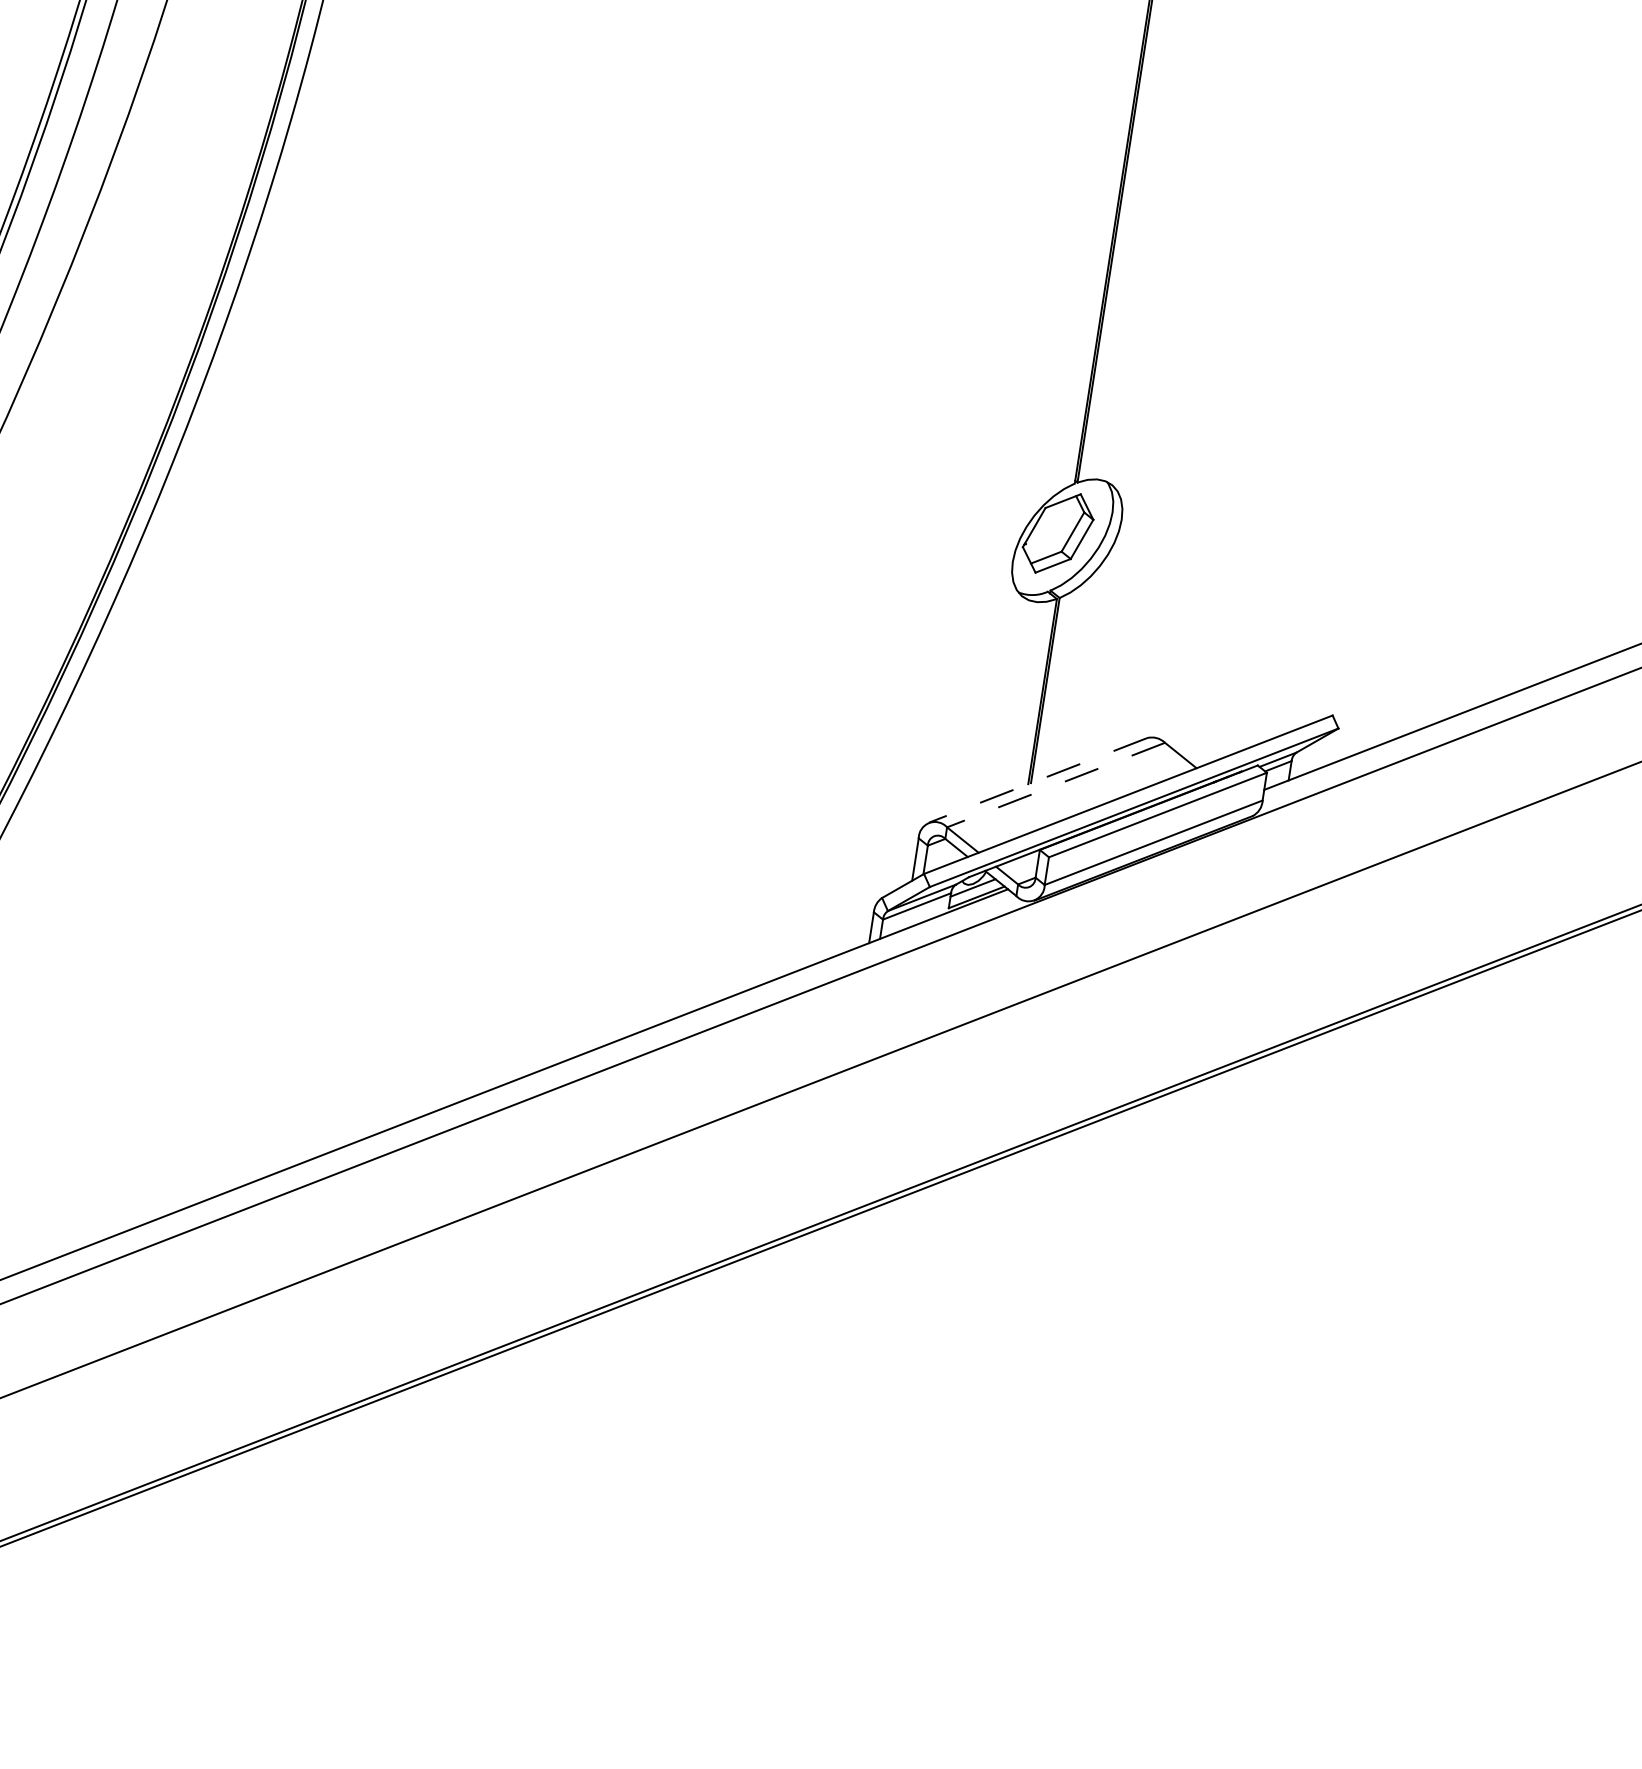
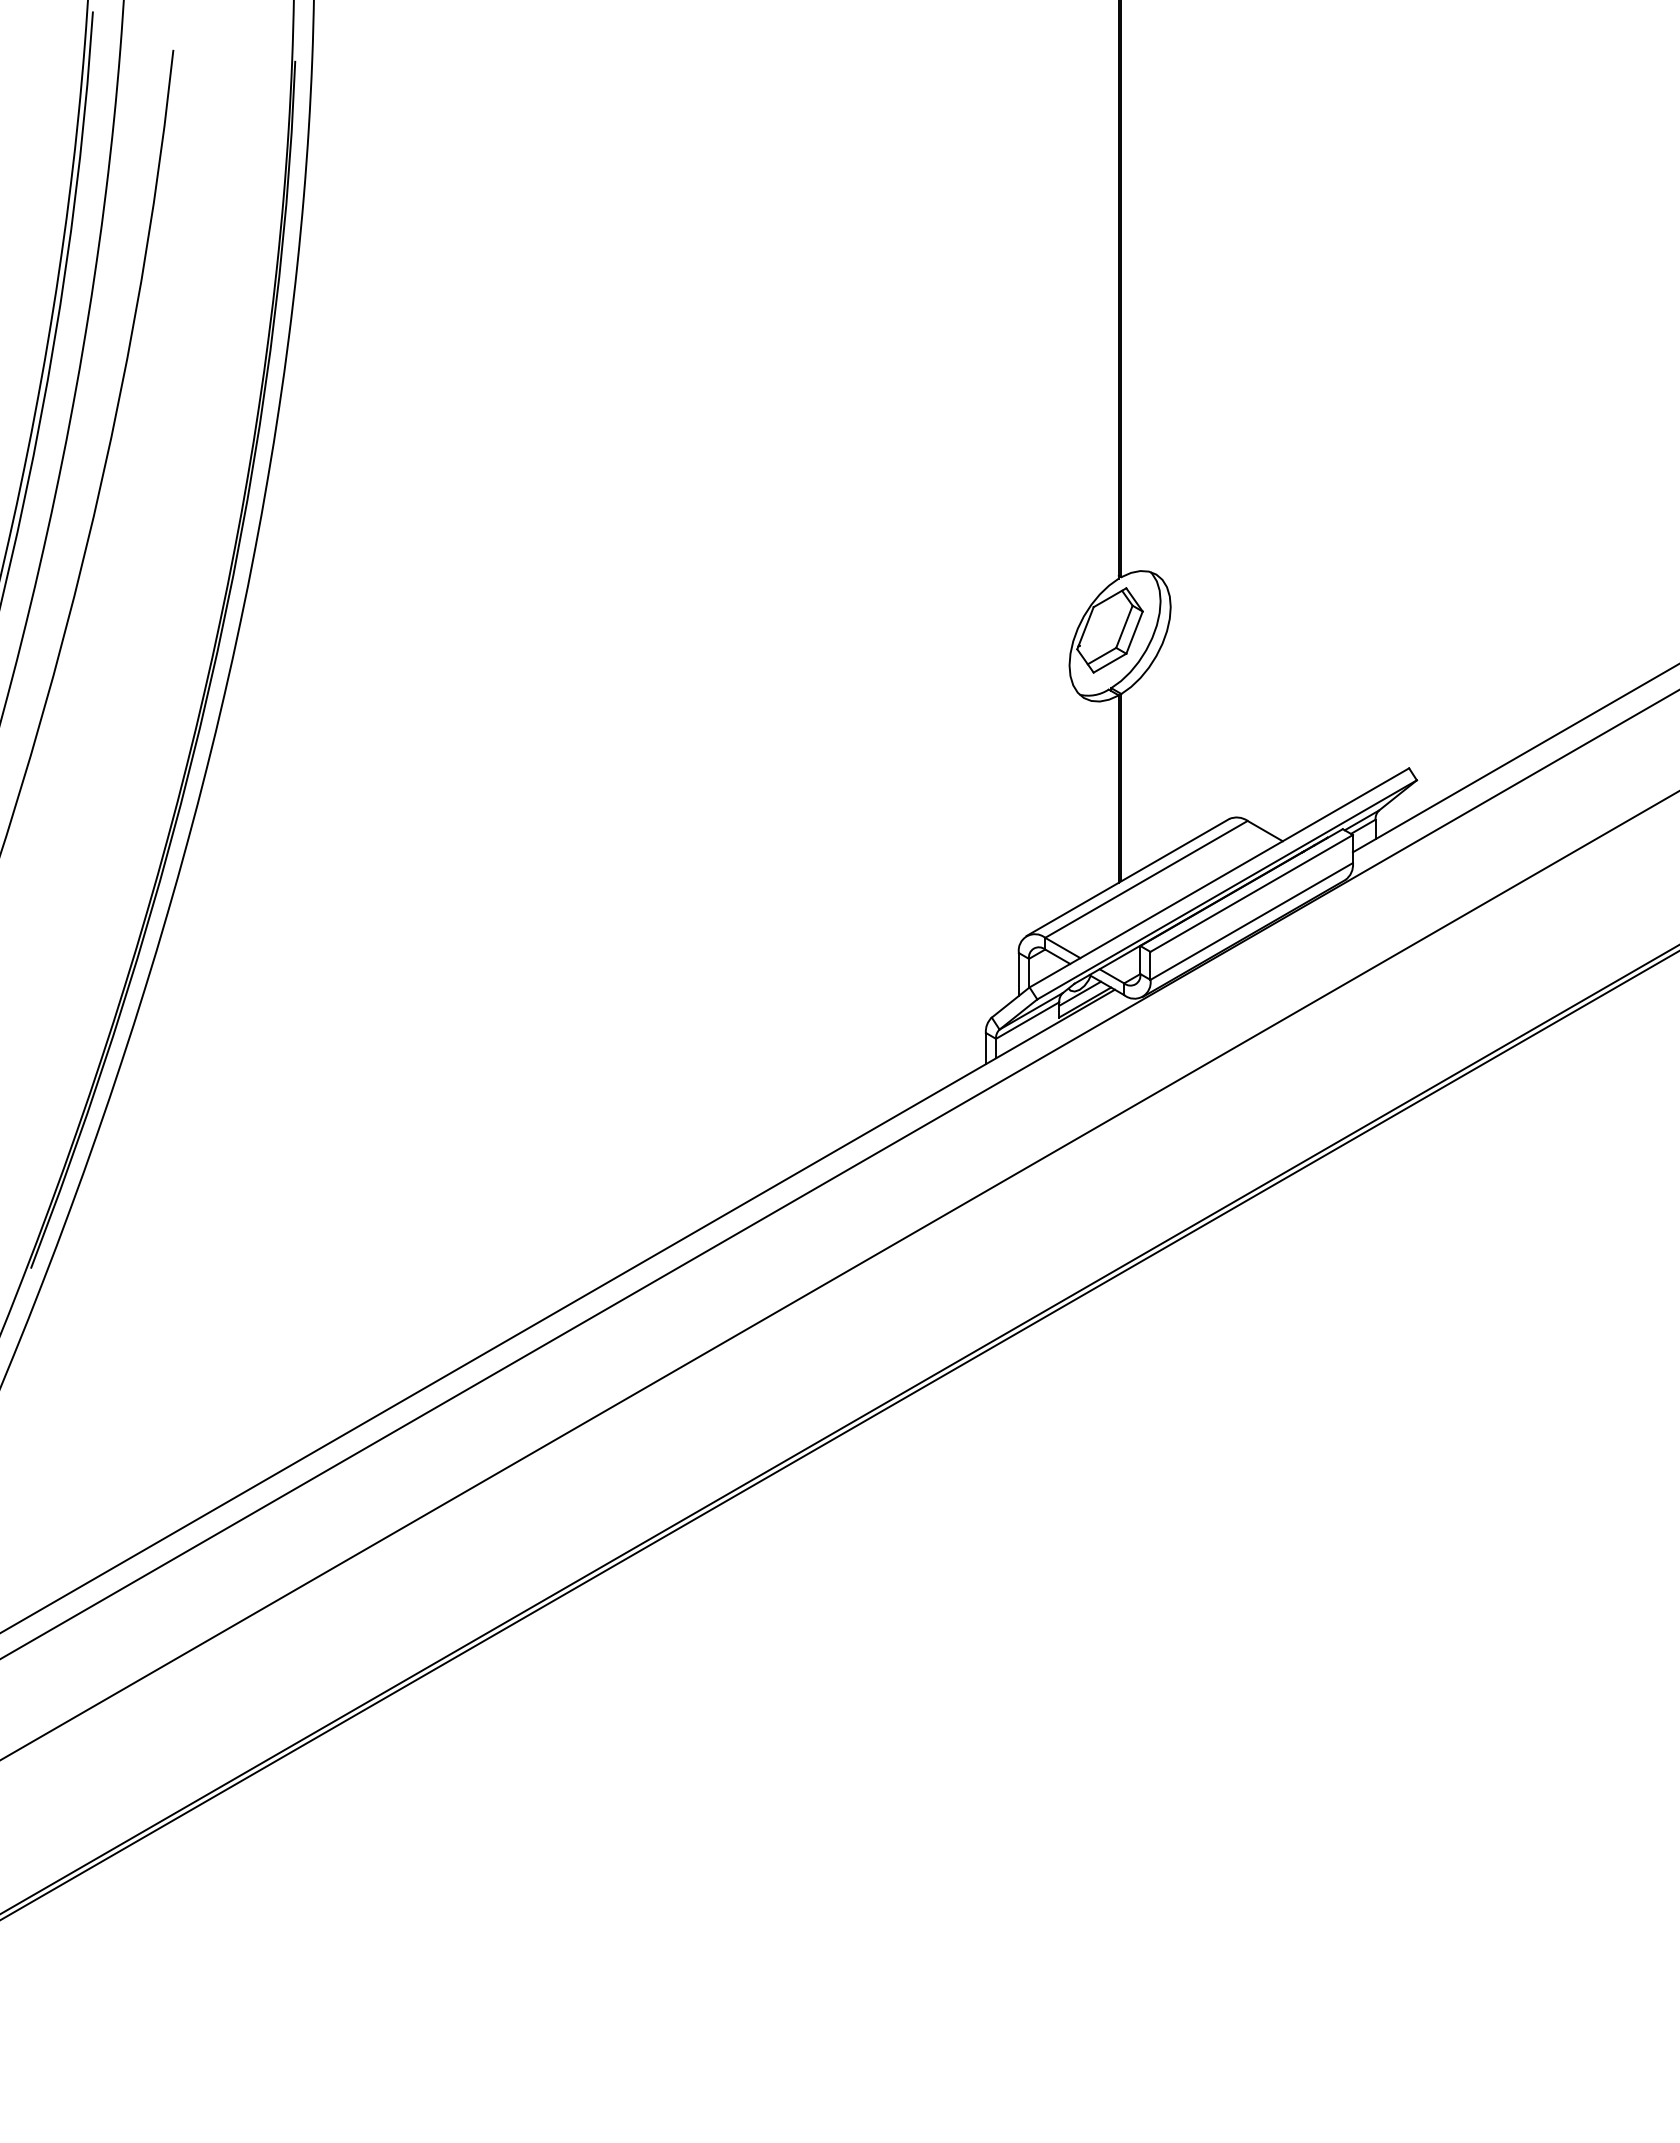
line: (1037, 780) -> (1127, 877), dashed -> solid
line: (1056, 785) -> (1146, 879), dashed -> solid

